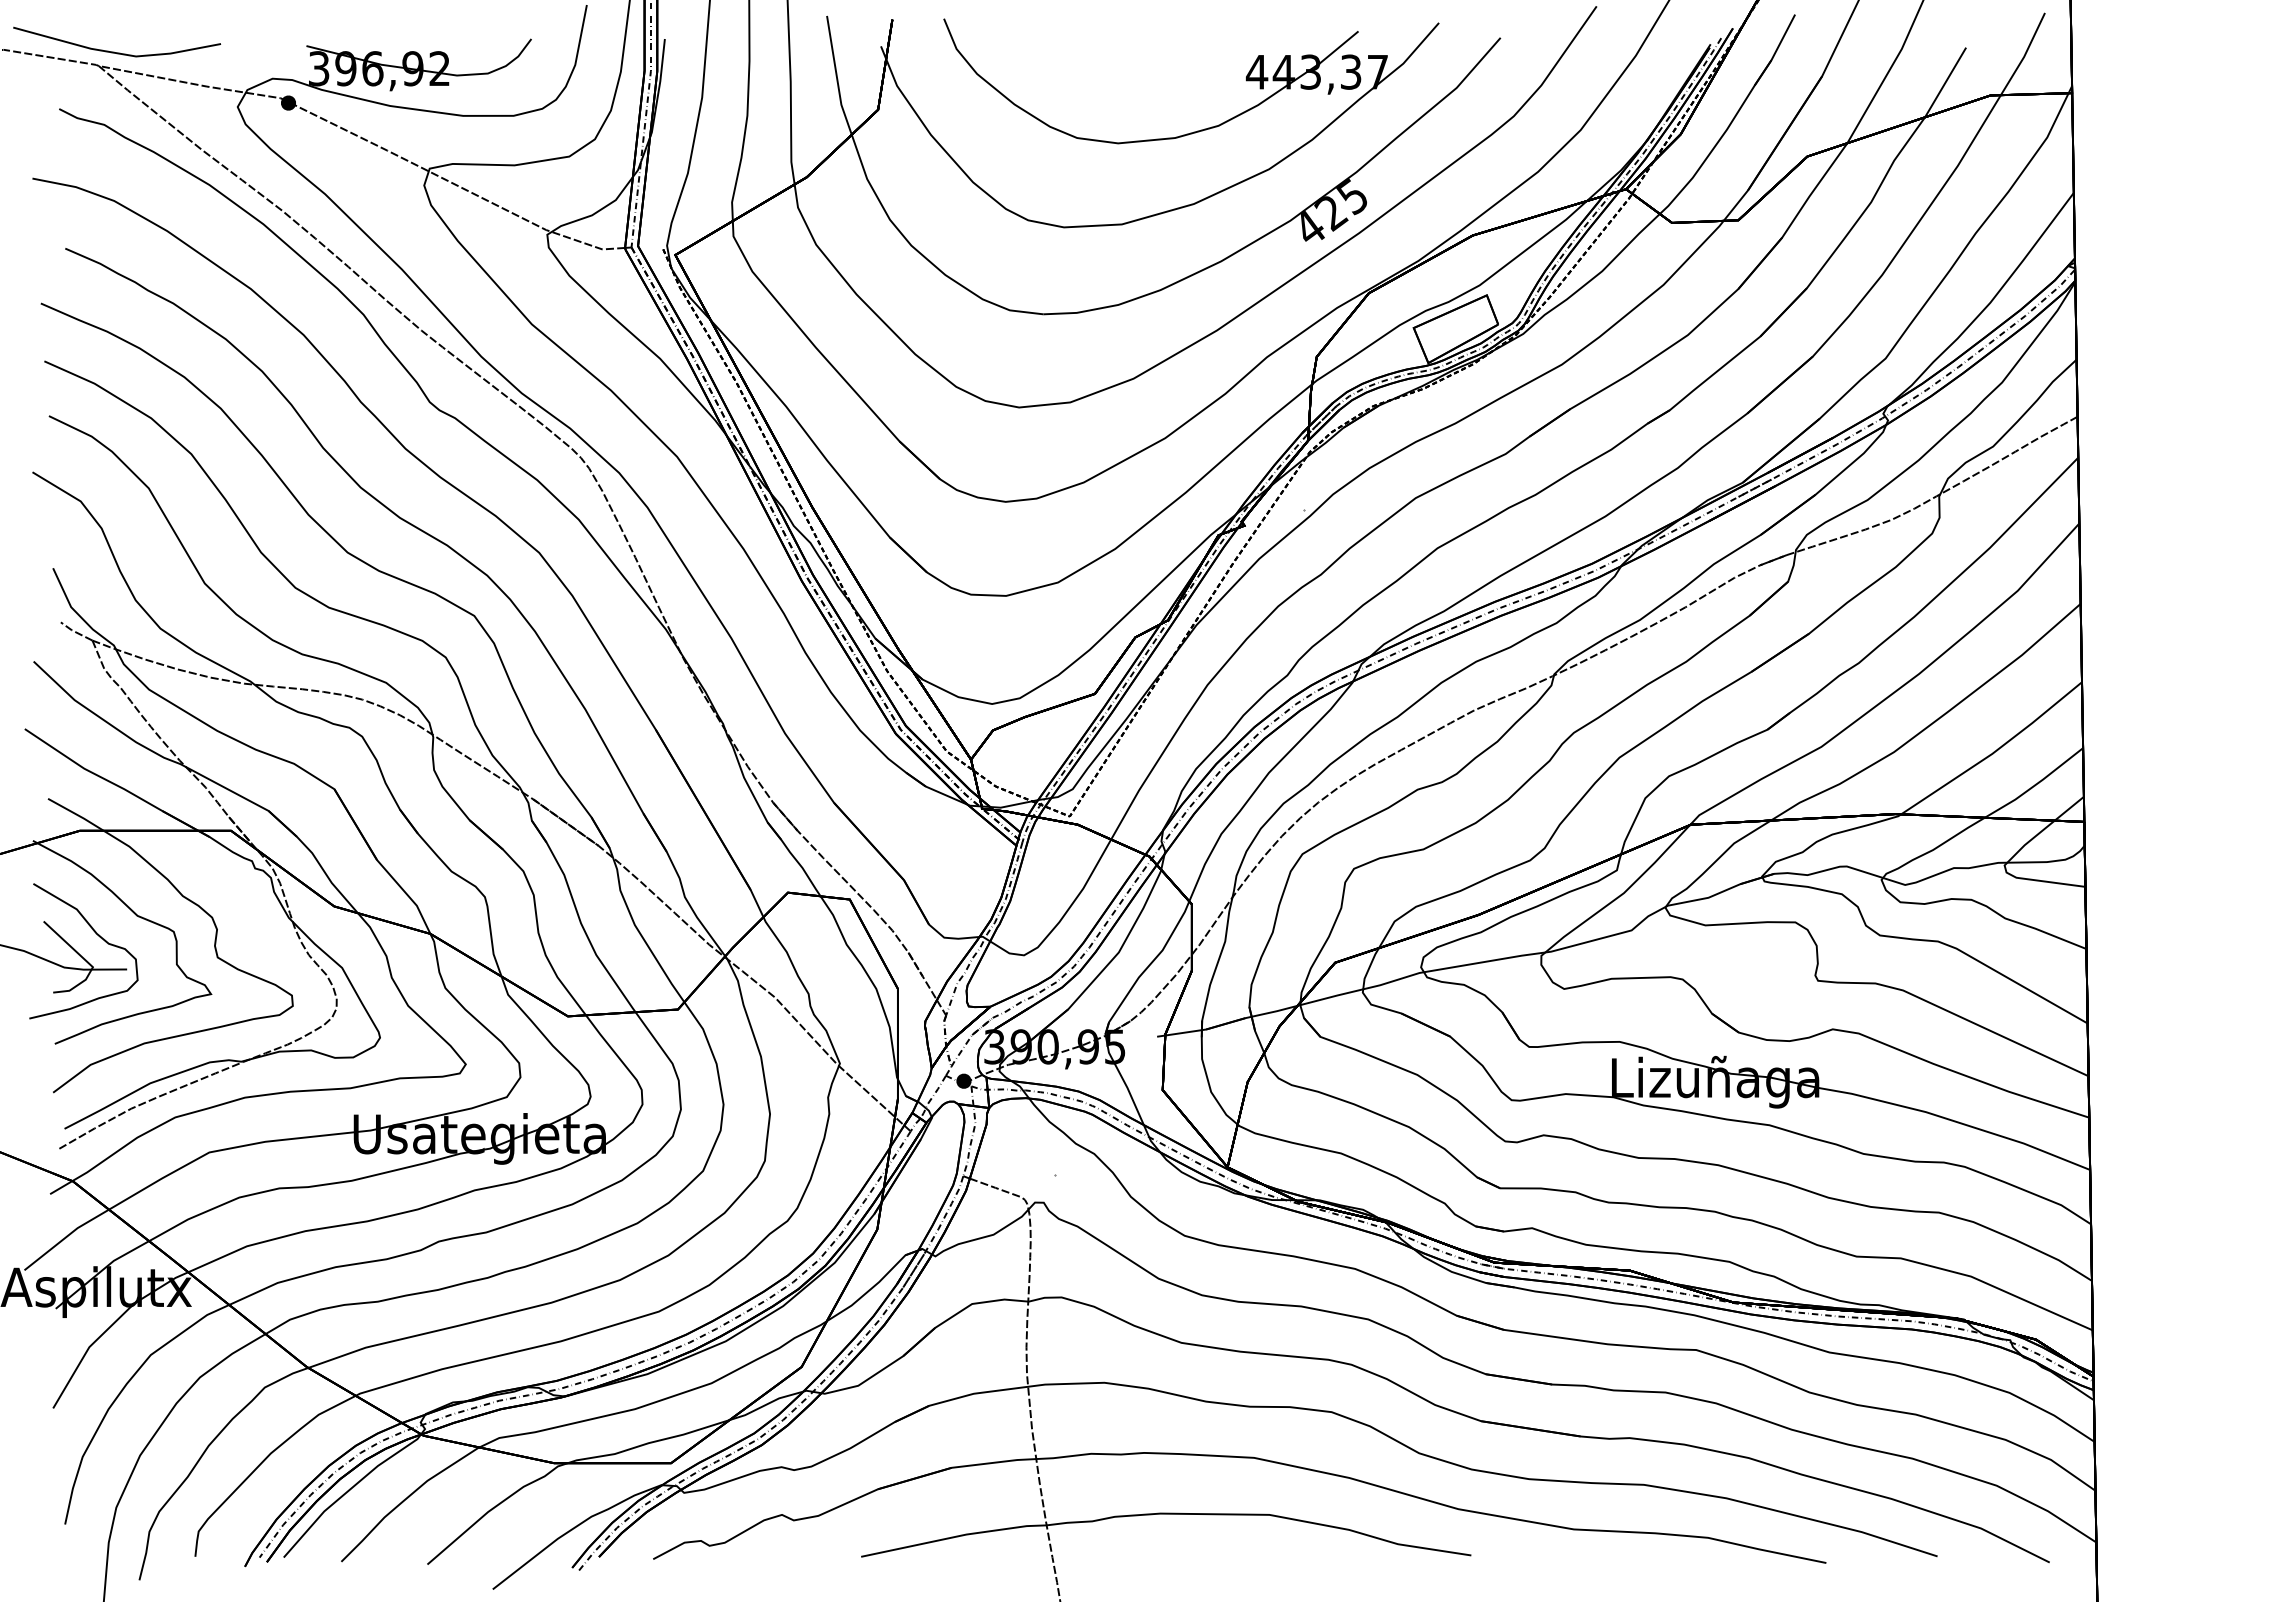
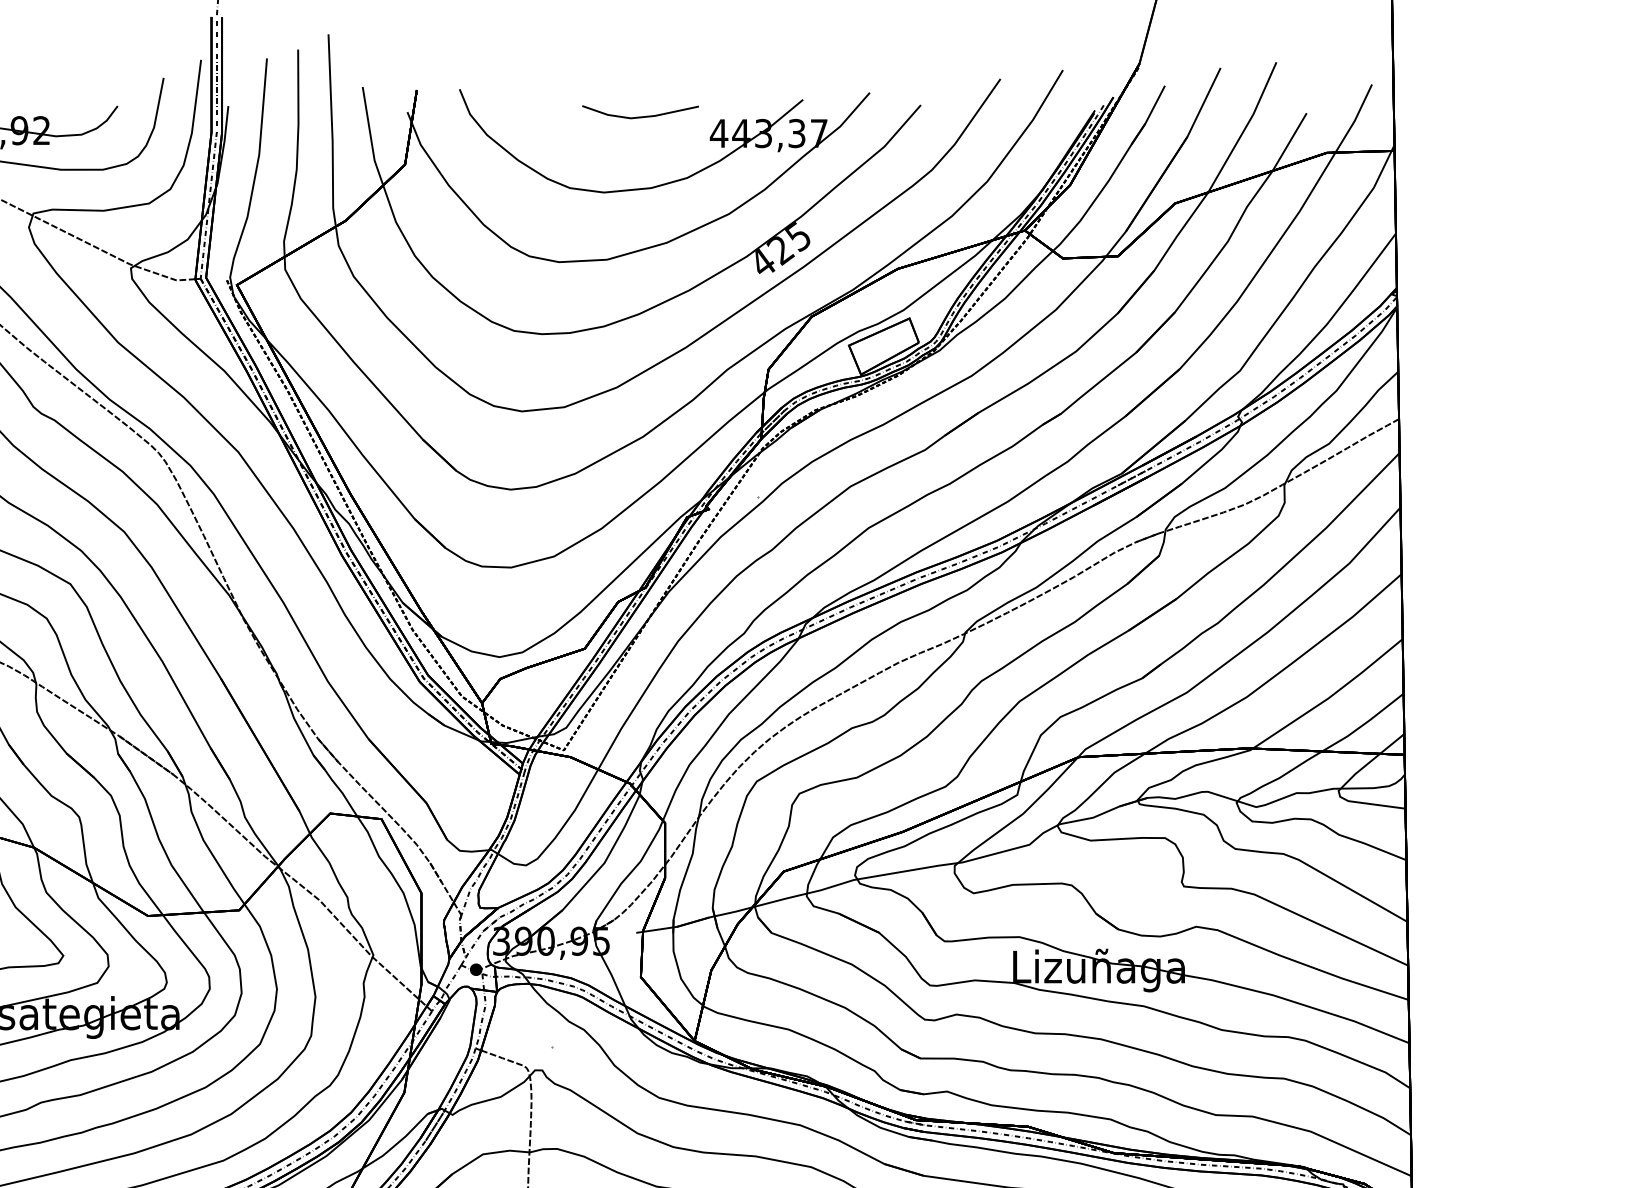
line: (1161, 51) -> (639, 116), added

